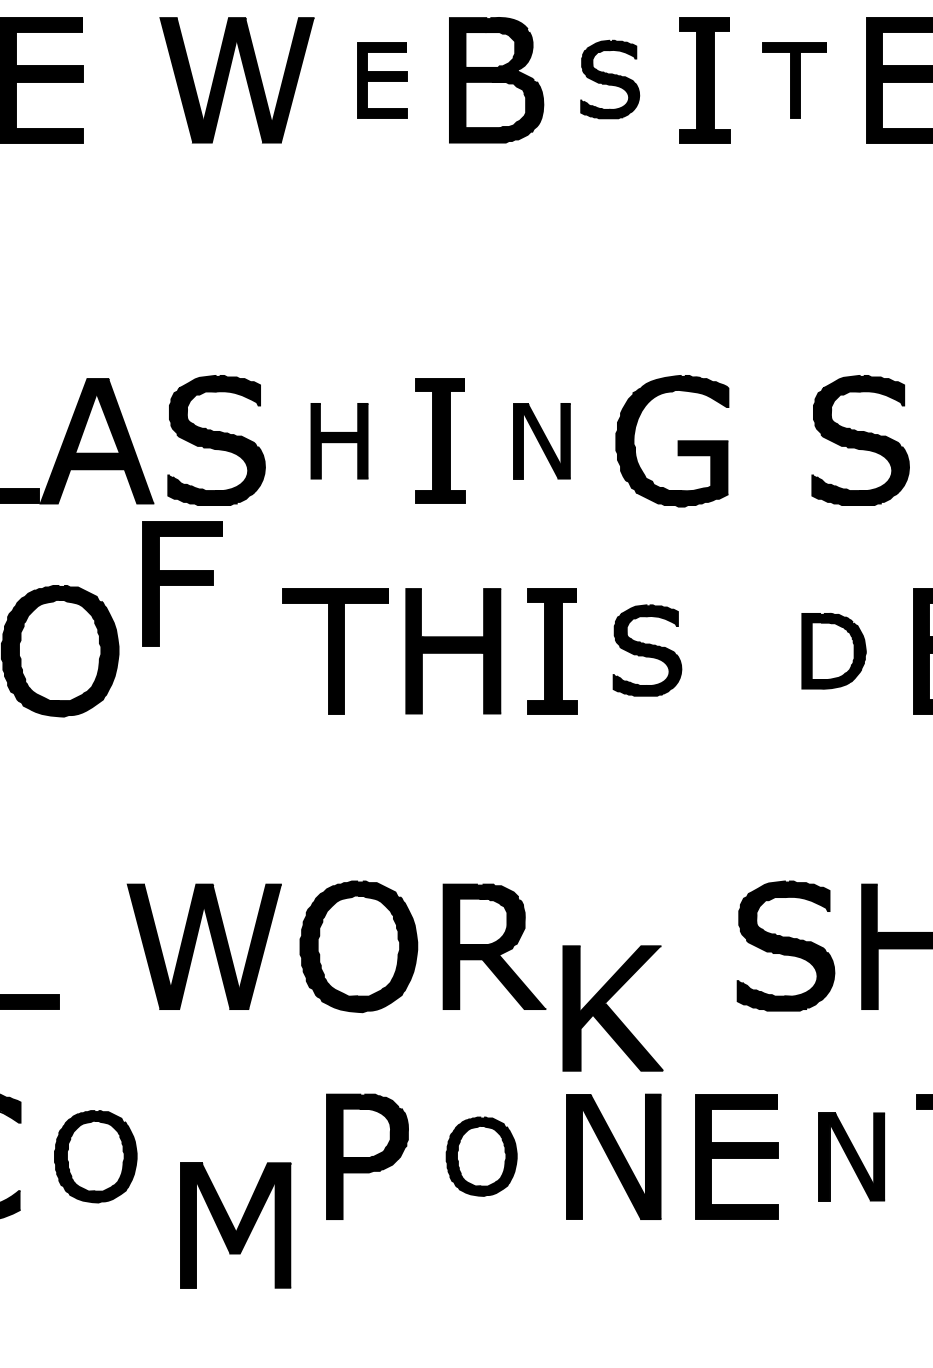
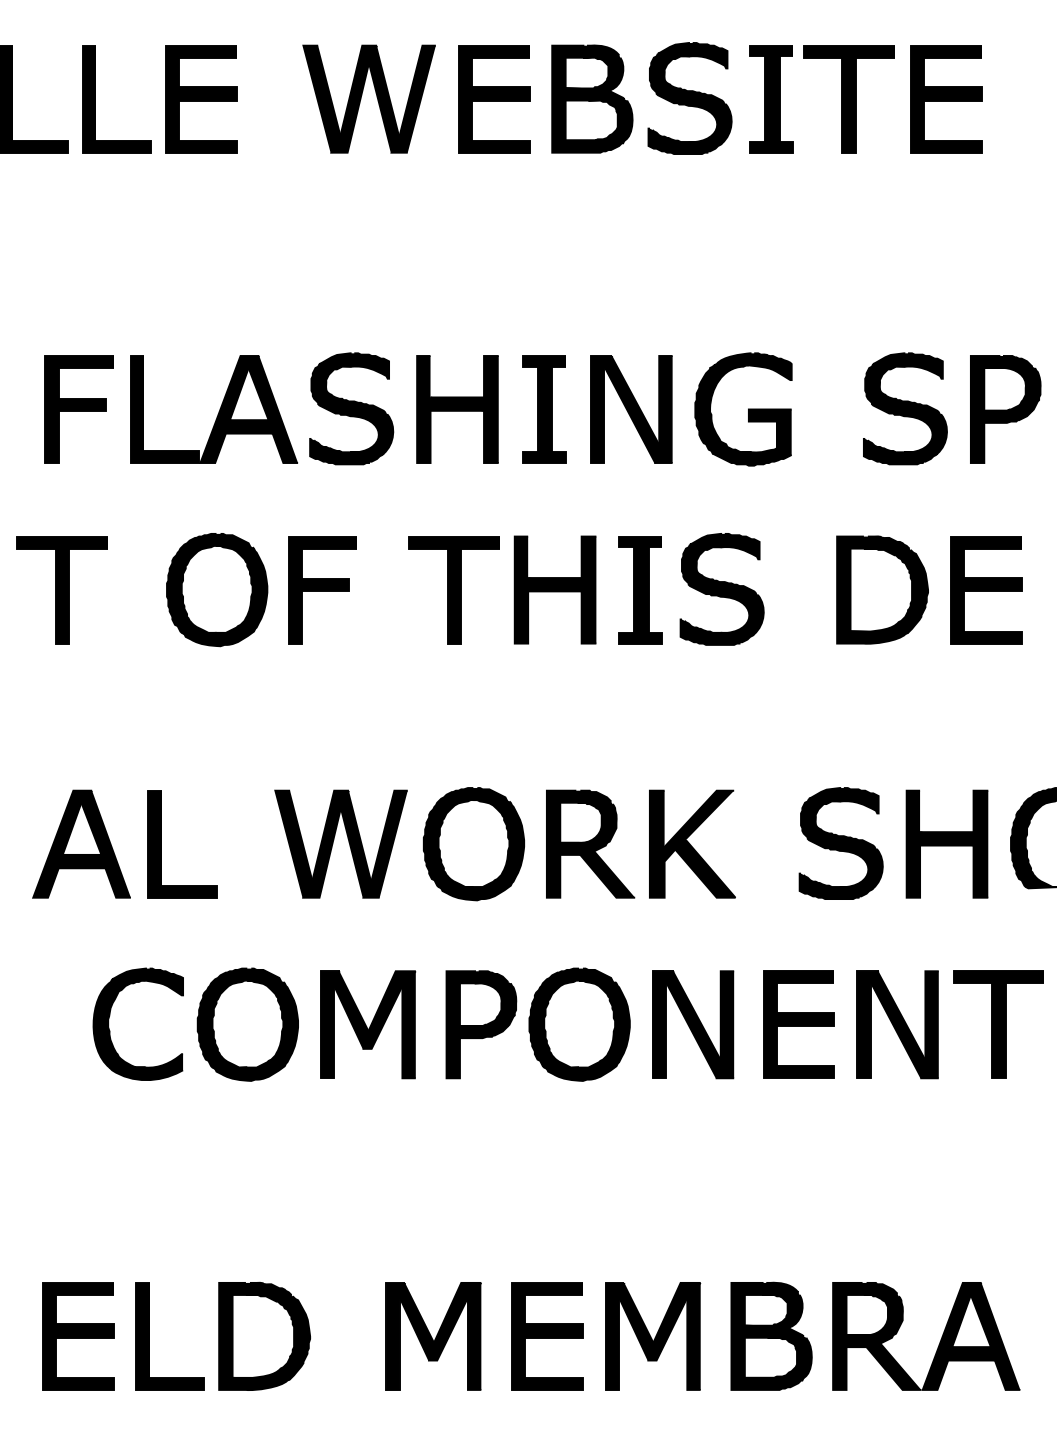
part: (609, 79) -> (689, 98), size x1.67
part: (382, 80) -> (494, 99), size x1.67
part: (794, 80) -> (848, 99), size x1.67
part: (339, 441) -> (457, 409), size x1.67
part: (542, 441) -> (631, 409), size x1.67
part: (182, 584) -> (322, 590), moved
part: (646, 650) -> (721, 589), size x1.43
part: (834, 650) -> (882, 589), size x1.67
part: (613, 1007) -> (692, 843), moved
part: (95, 1156) -> (247, 1024), size x1.43
part: (481, 1156) -> (579, 1024), size x1.67
part: (851, 1156) -> (897, 1024), size x1.43
part: (236, 1225) -> (368, 1024), moved

